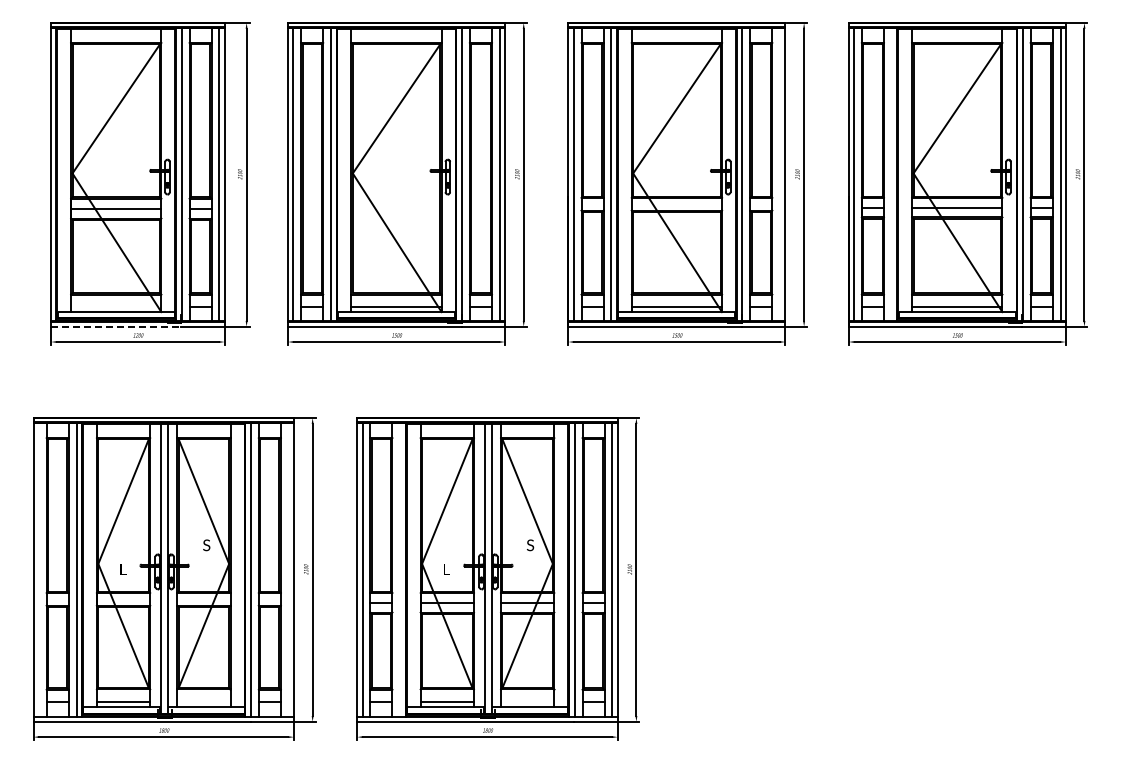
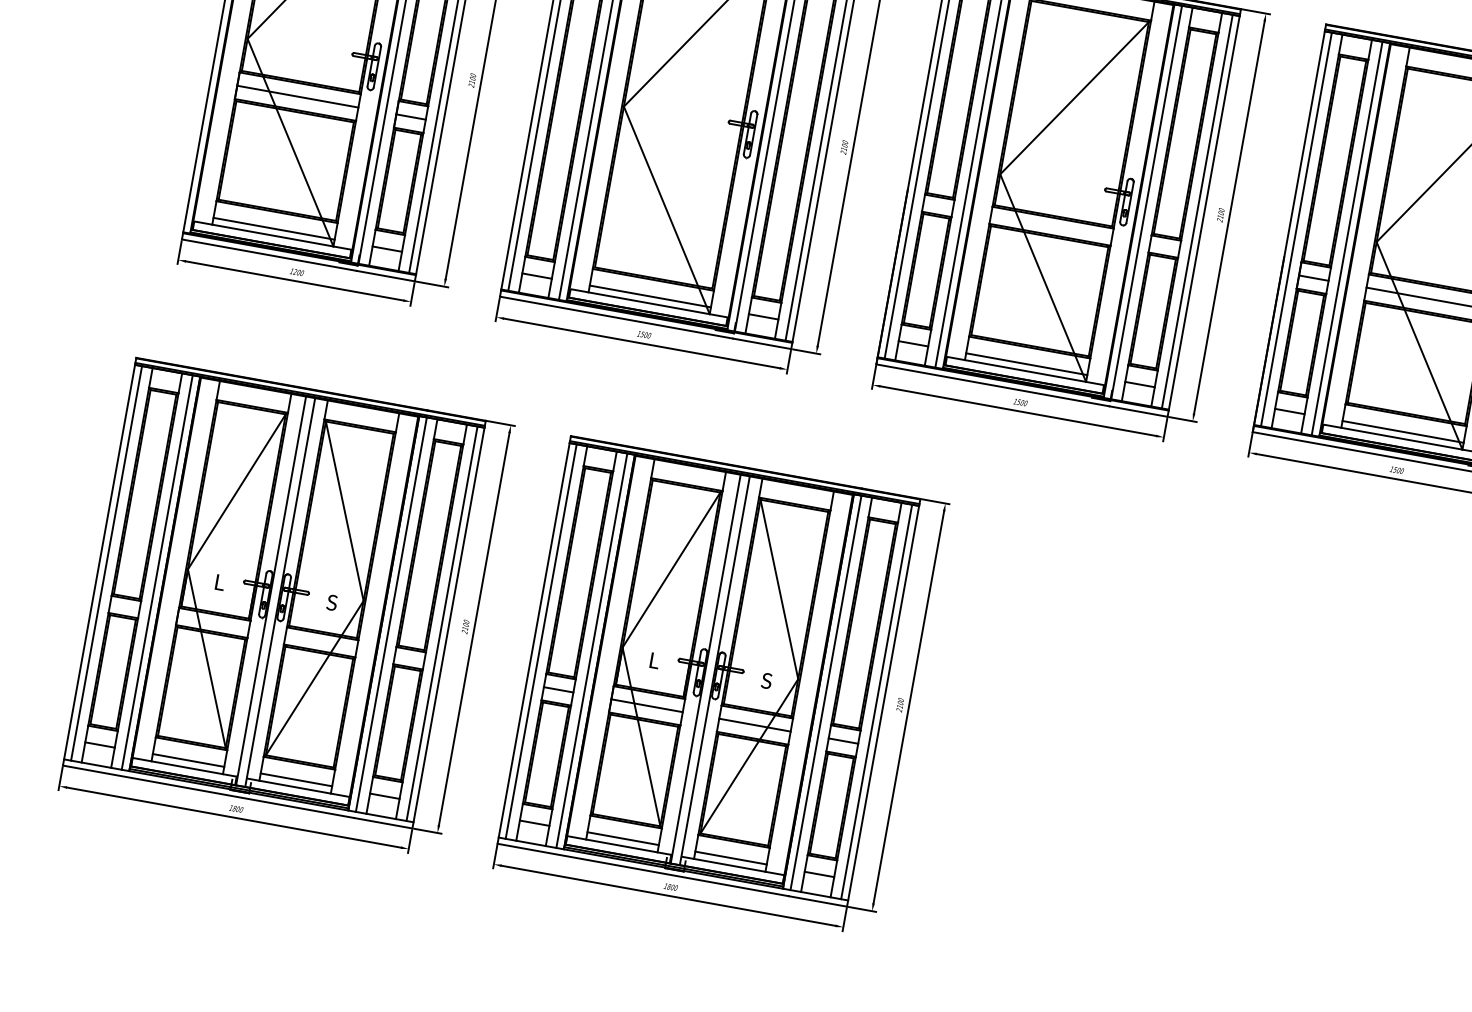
line: (780, 174) -> (1197, 211), added
line: (891, 174) -> (1346, 238), added
line: (116, 307) -> (274, 229), added
line: (116, 326) -> (269, 254), dashed -> solid
text: (206, 545) -> (331, 602), moved
text: (530, 545) -> (766, 681), moved
line: (38, 570) -> (106, 563), added
line: (288, 570) -> (441, 624), added
line: (400, 570) -> (592, 651), added
line: (203, 701) -> (295, 779), added
line: (527, 701) -> (730, 857), added

